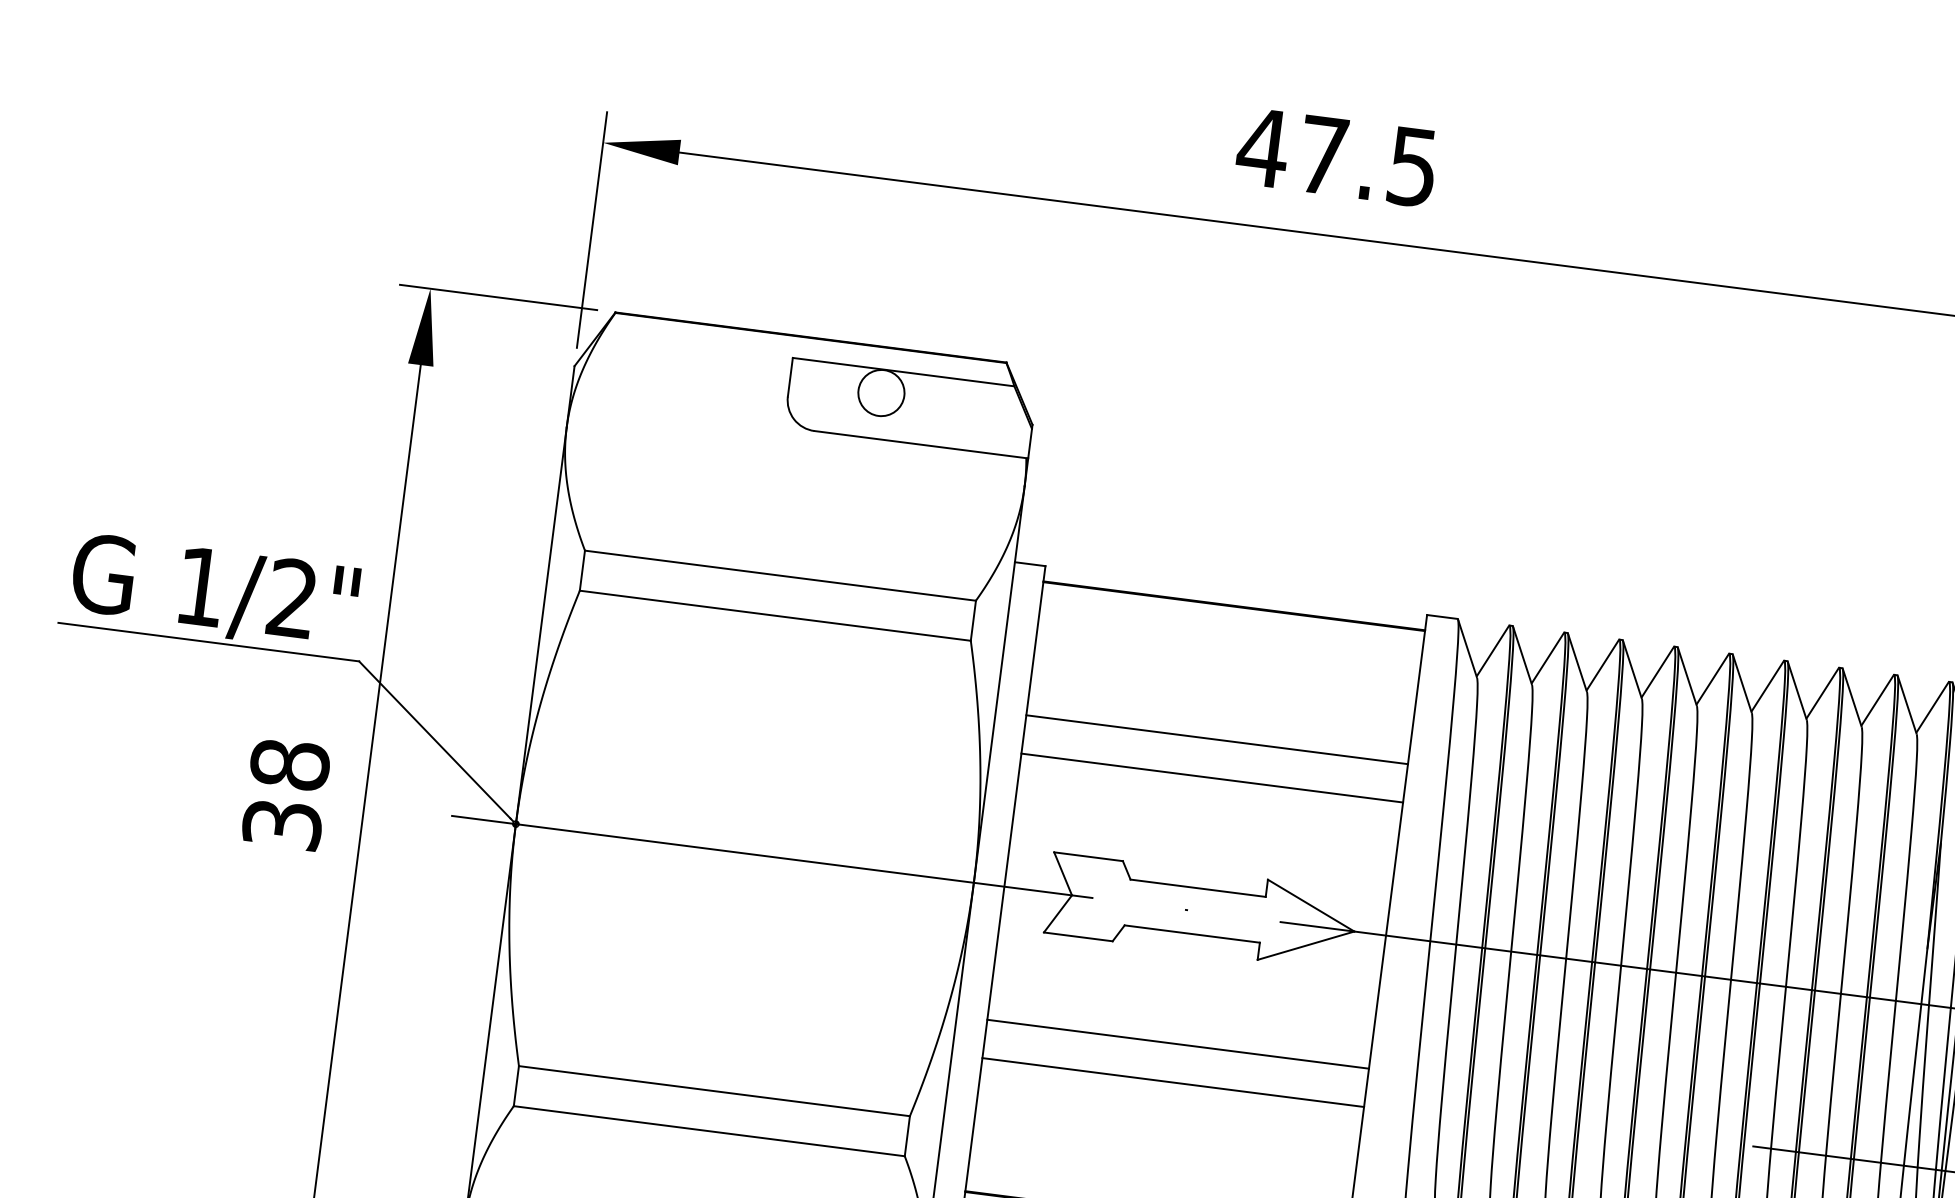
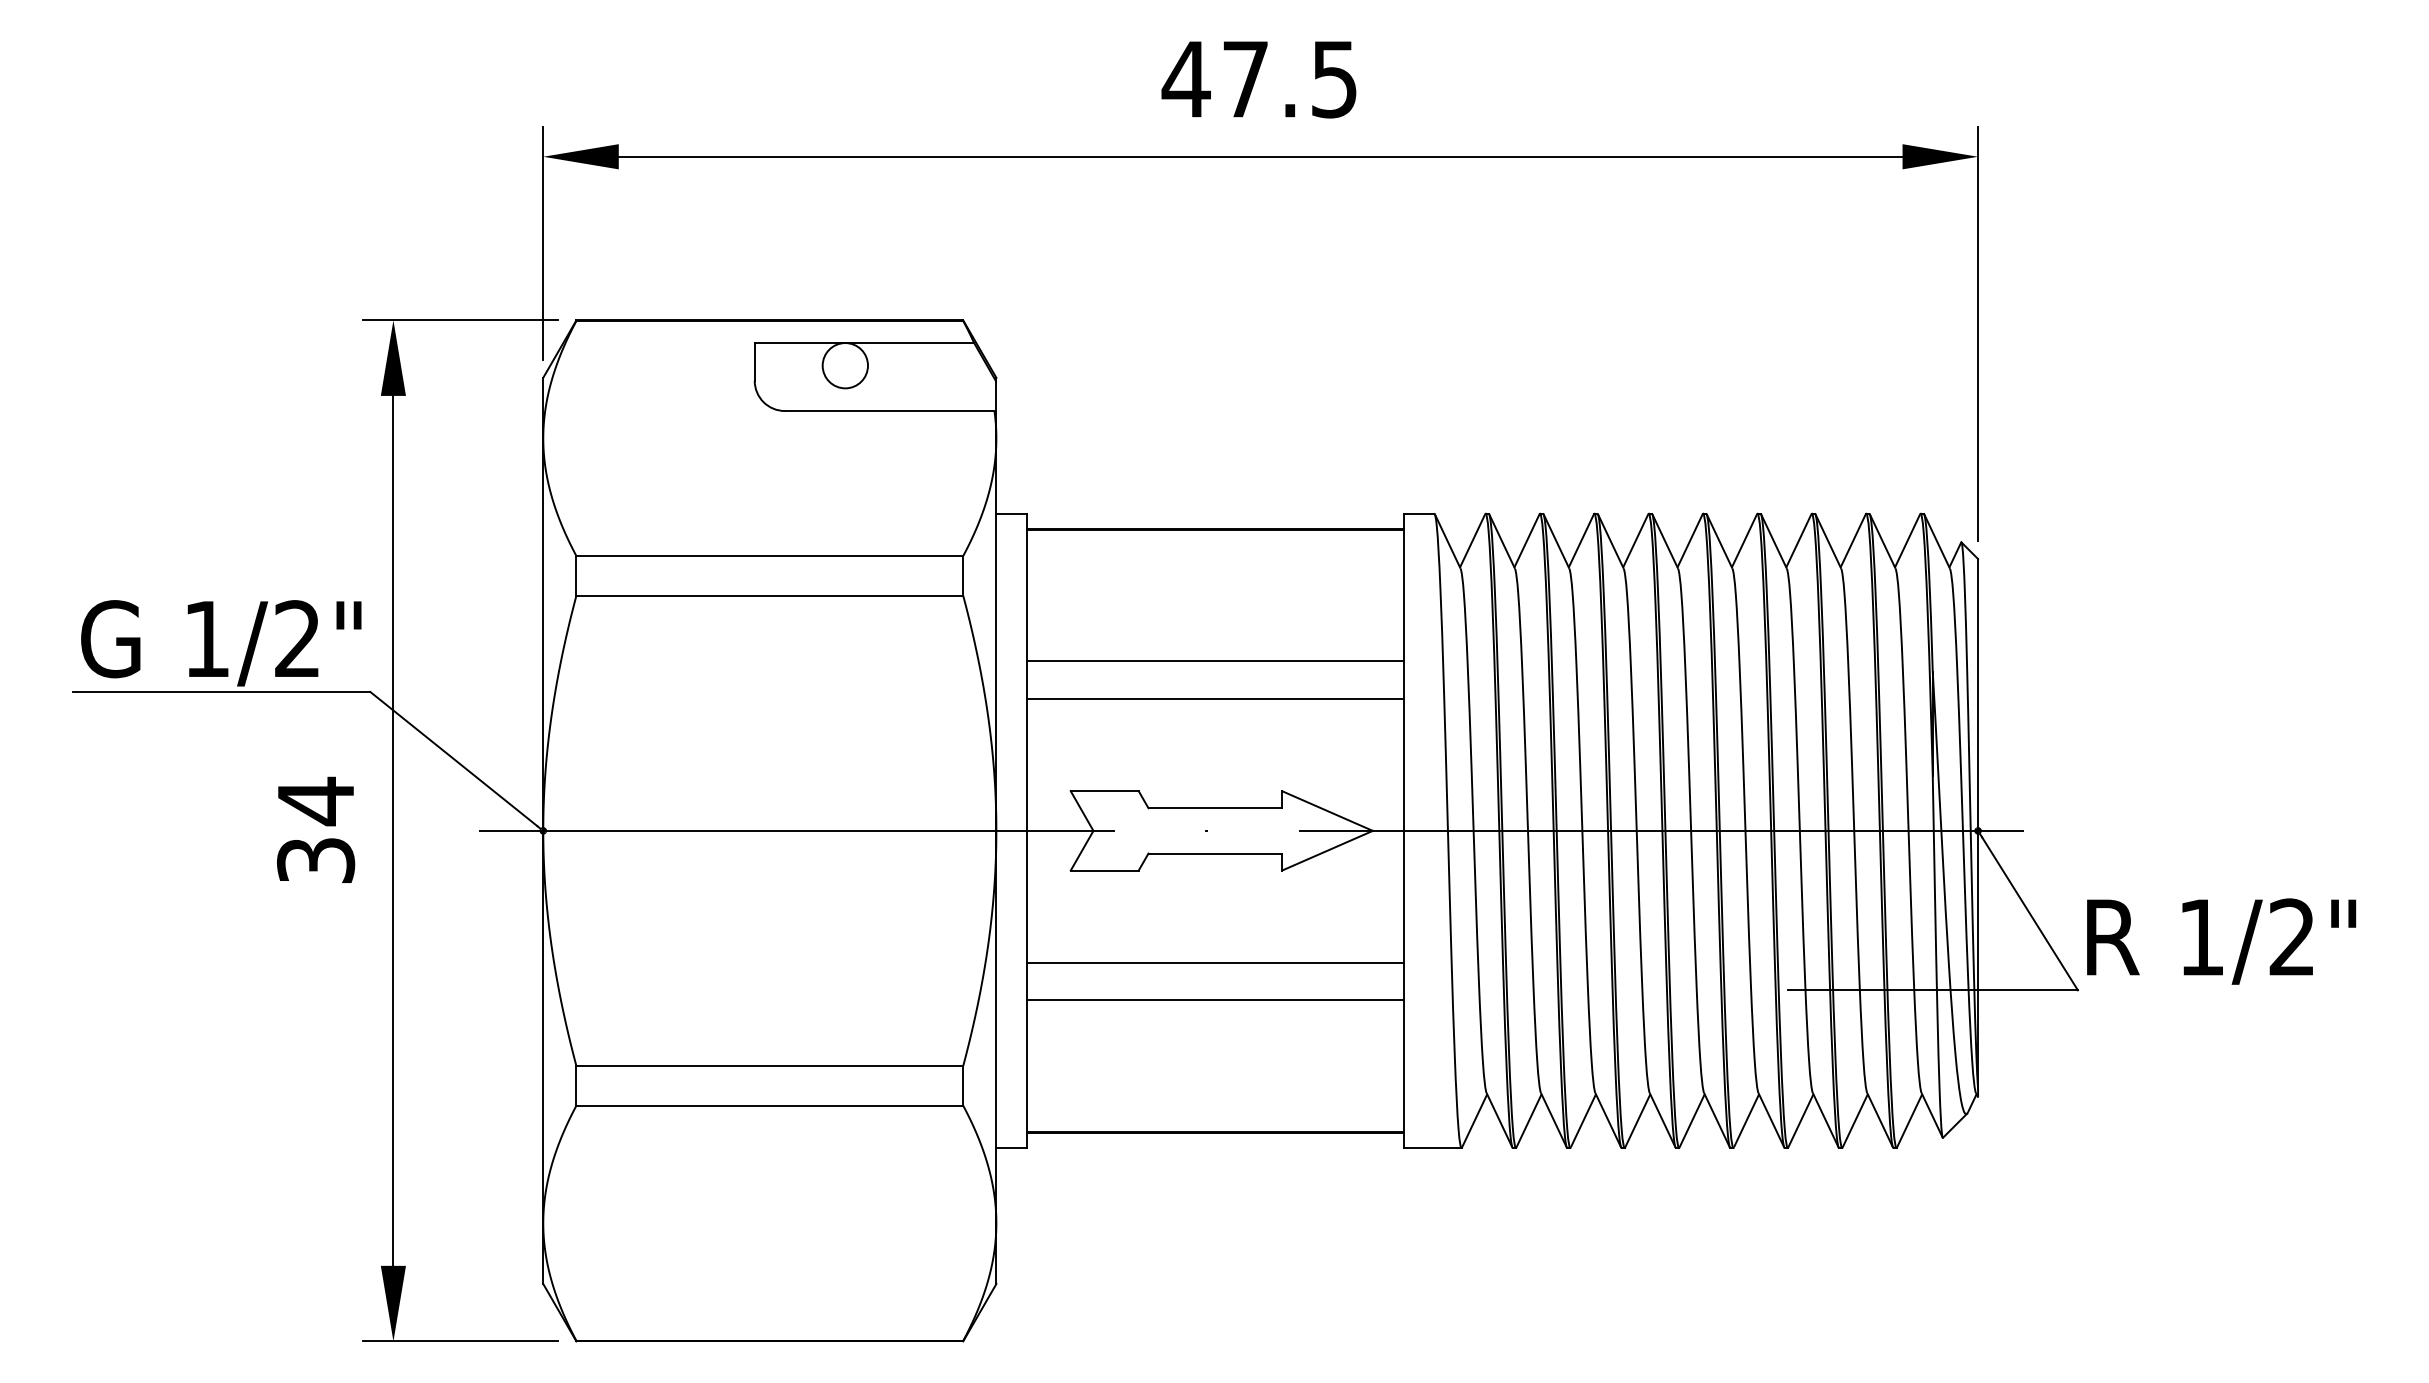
text: (290, 765) -> (316, 801), 38 -> 34

